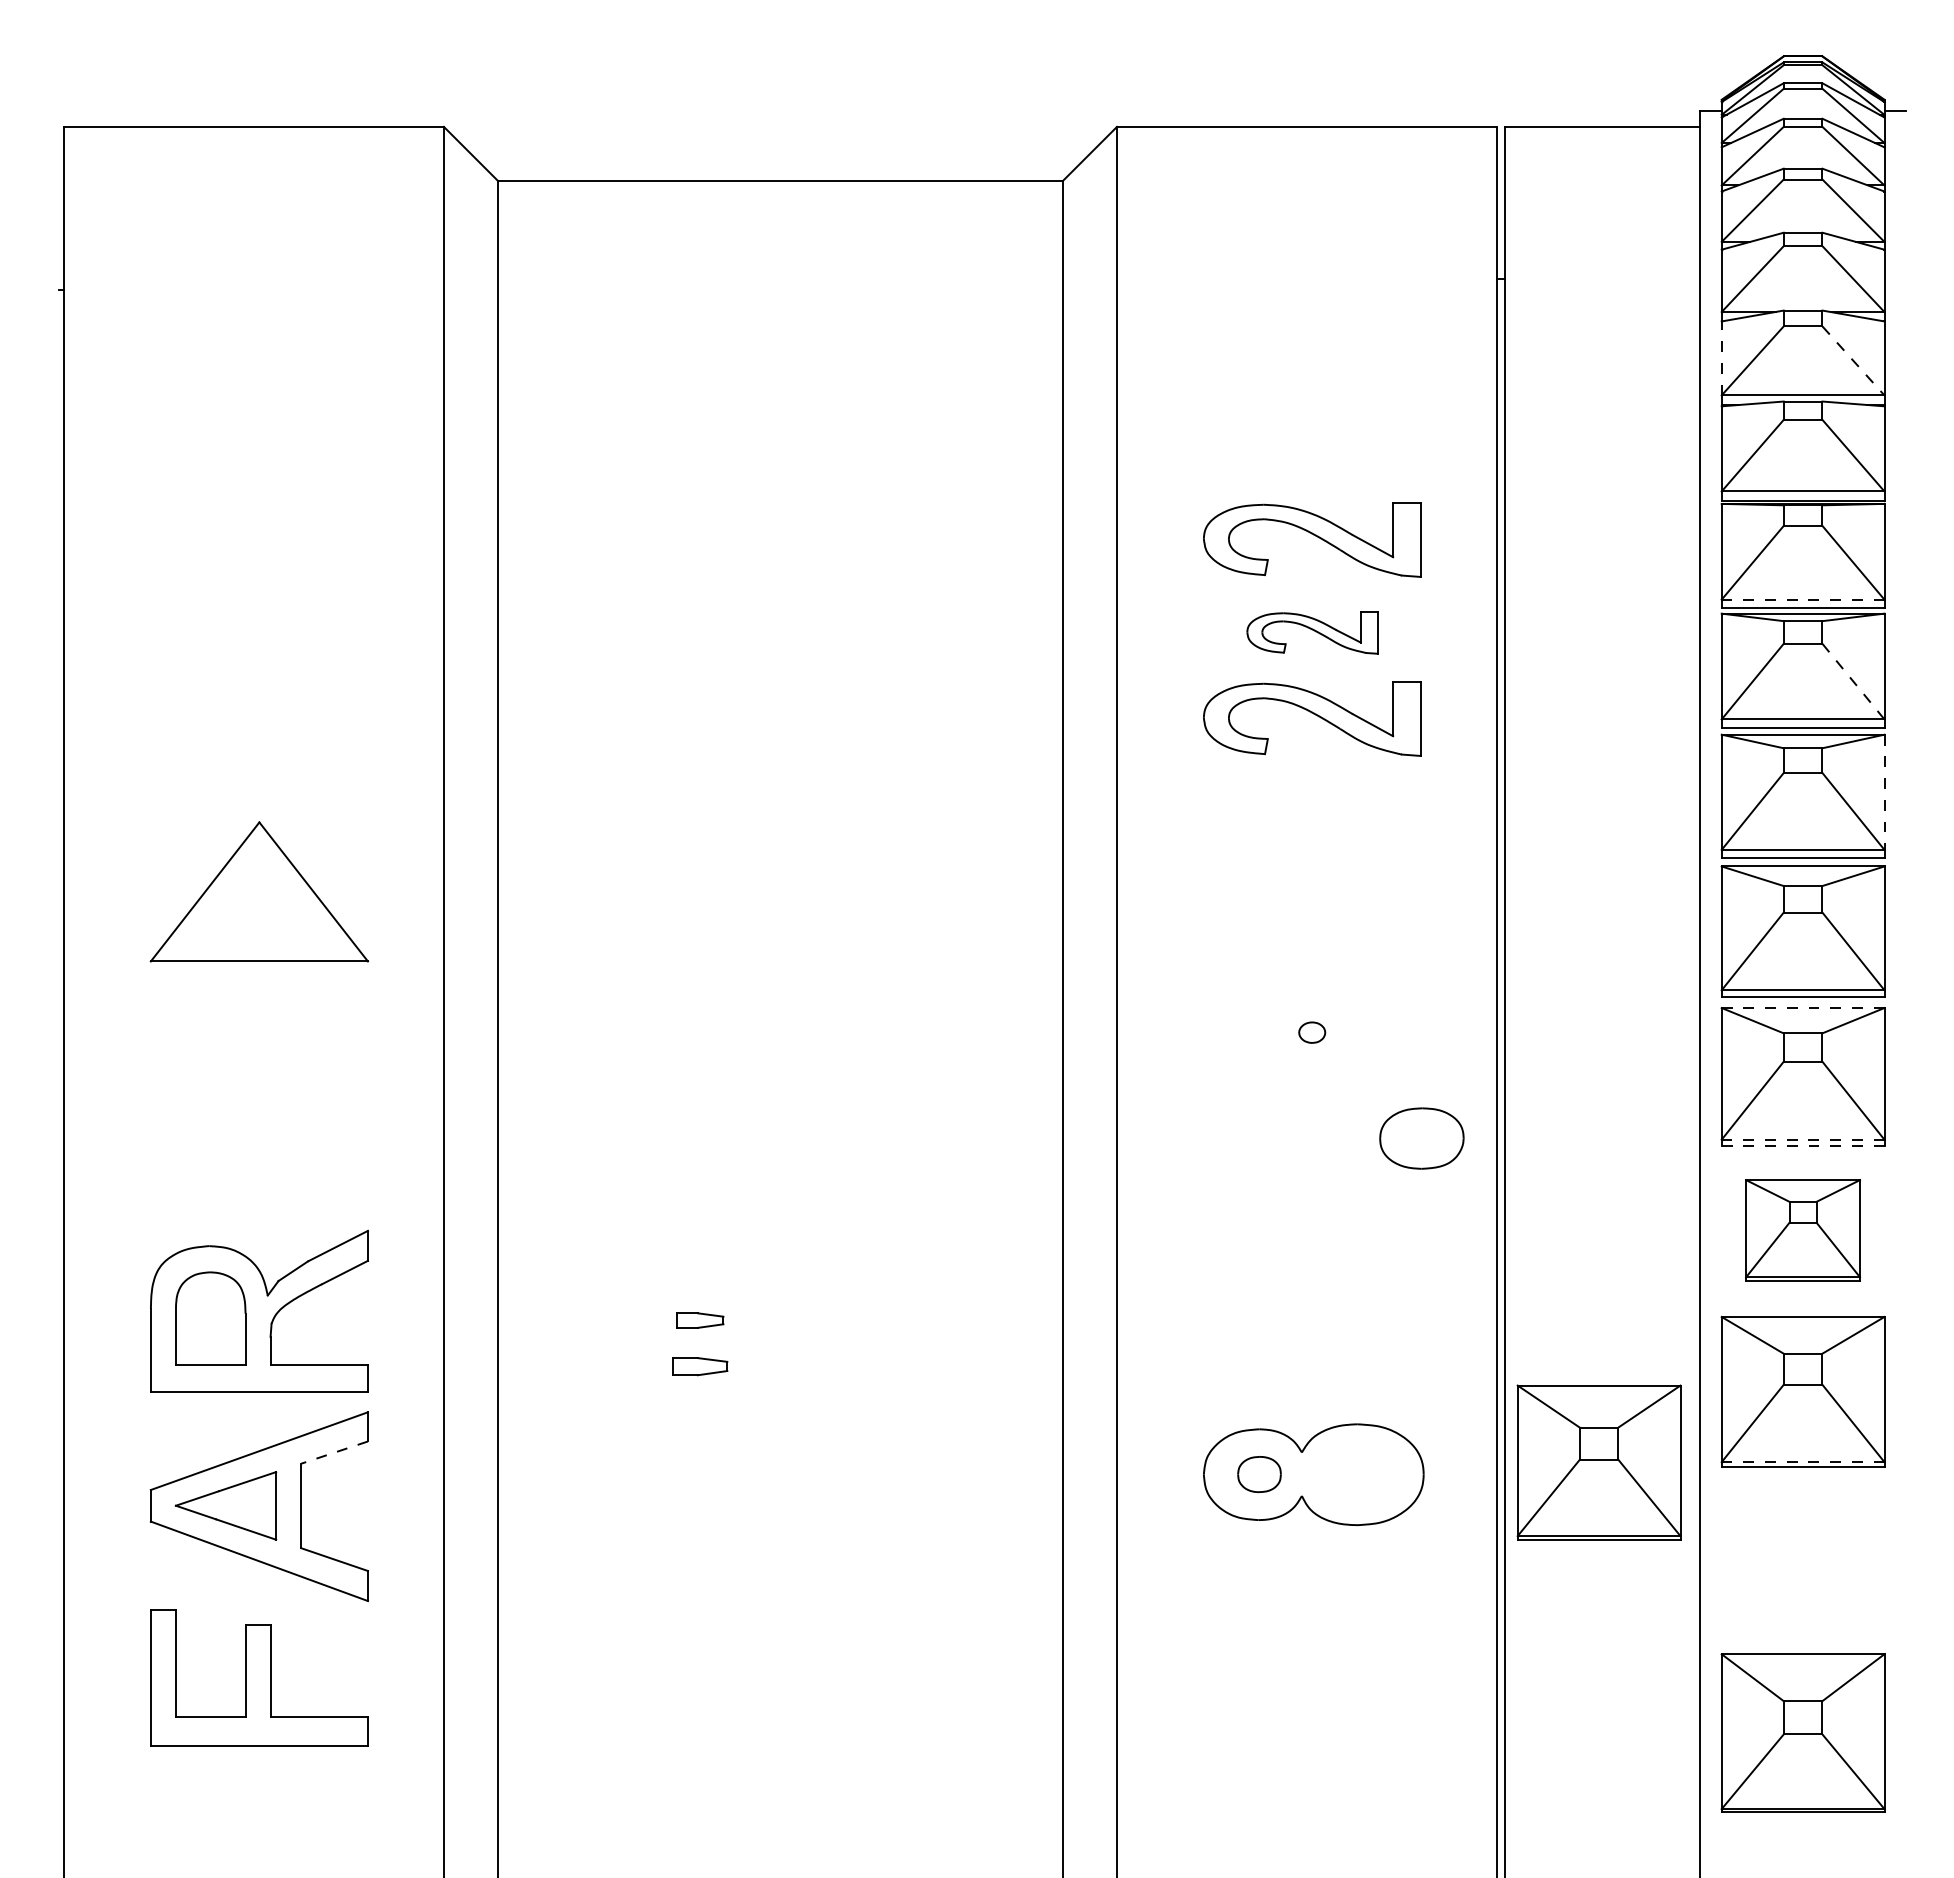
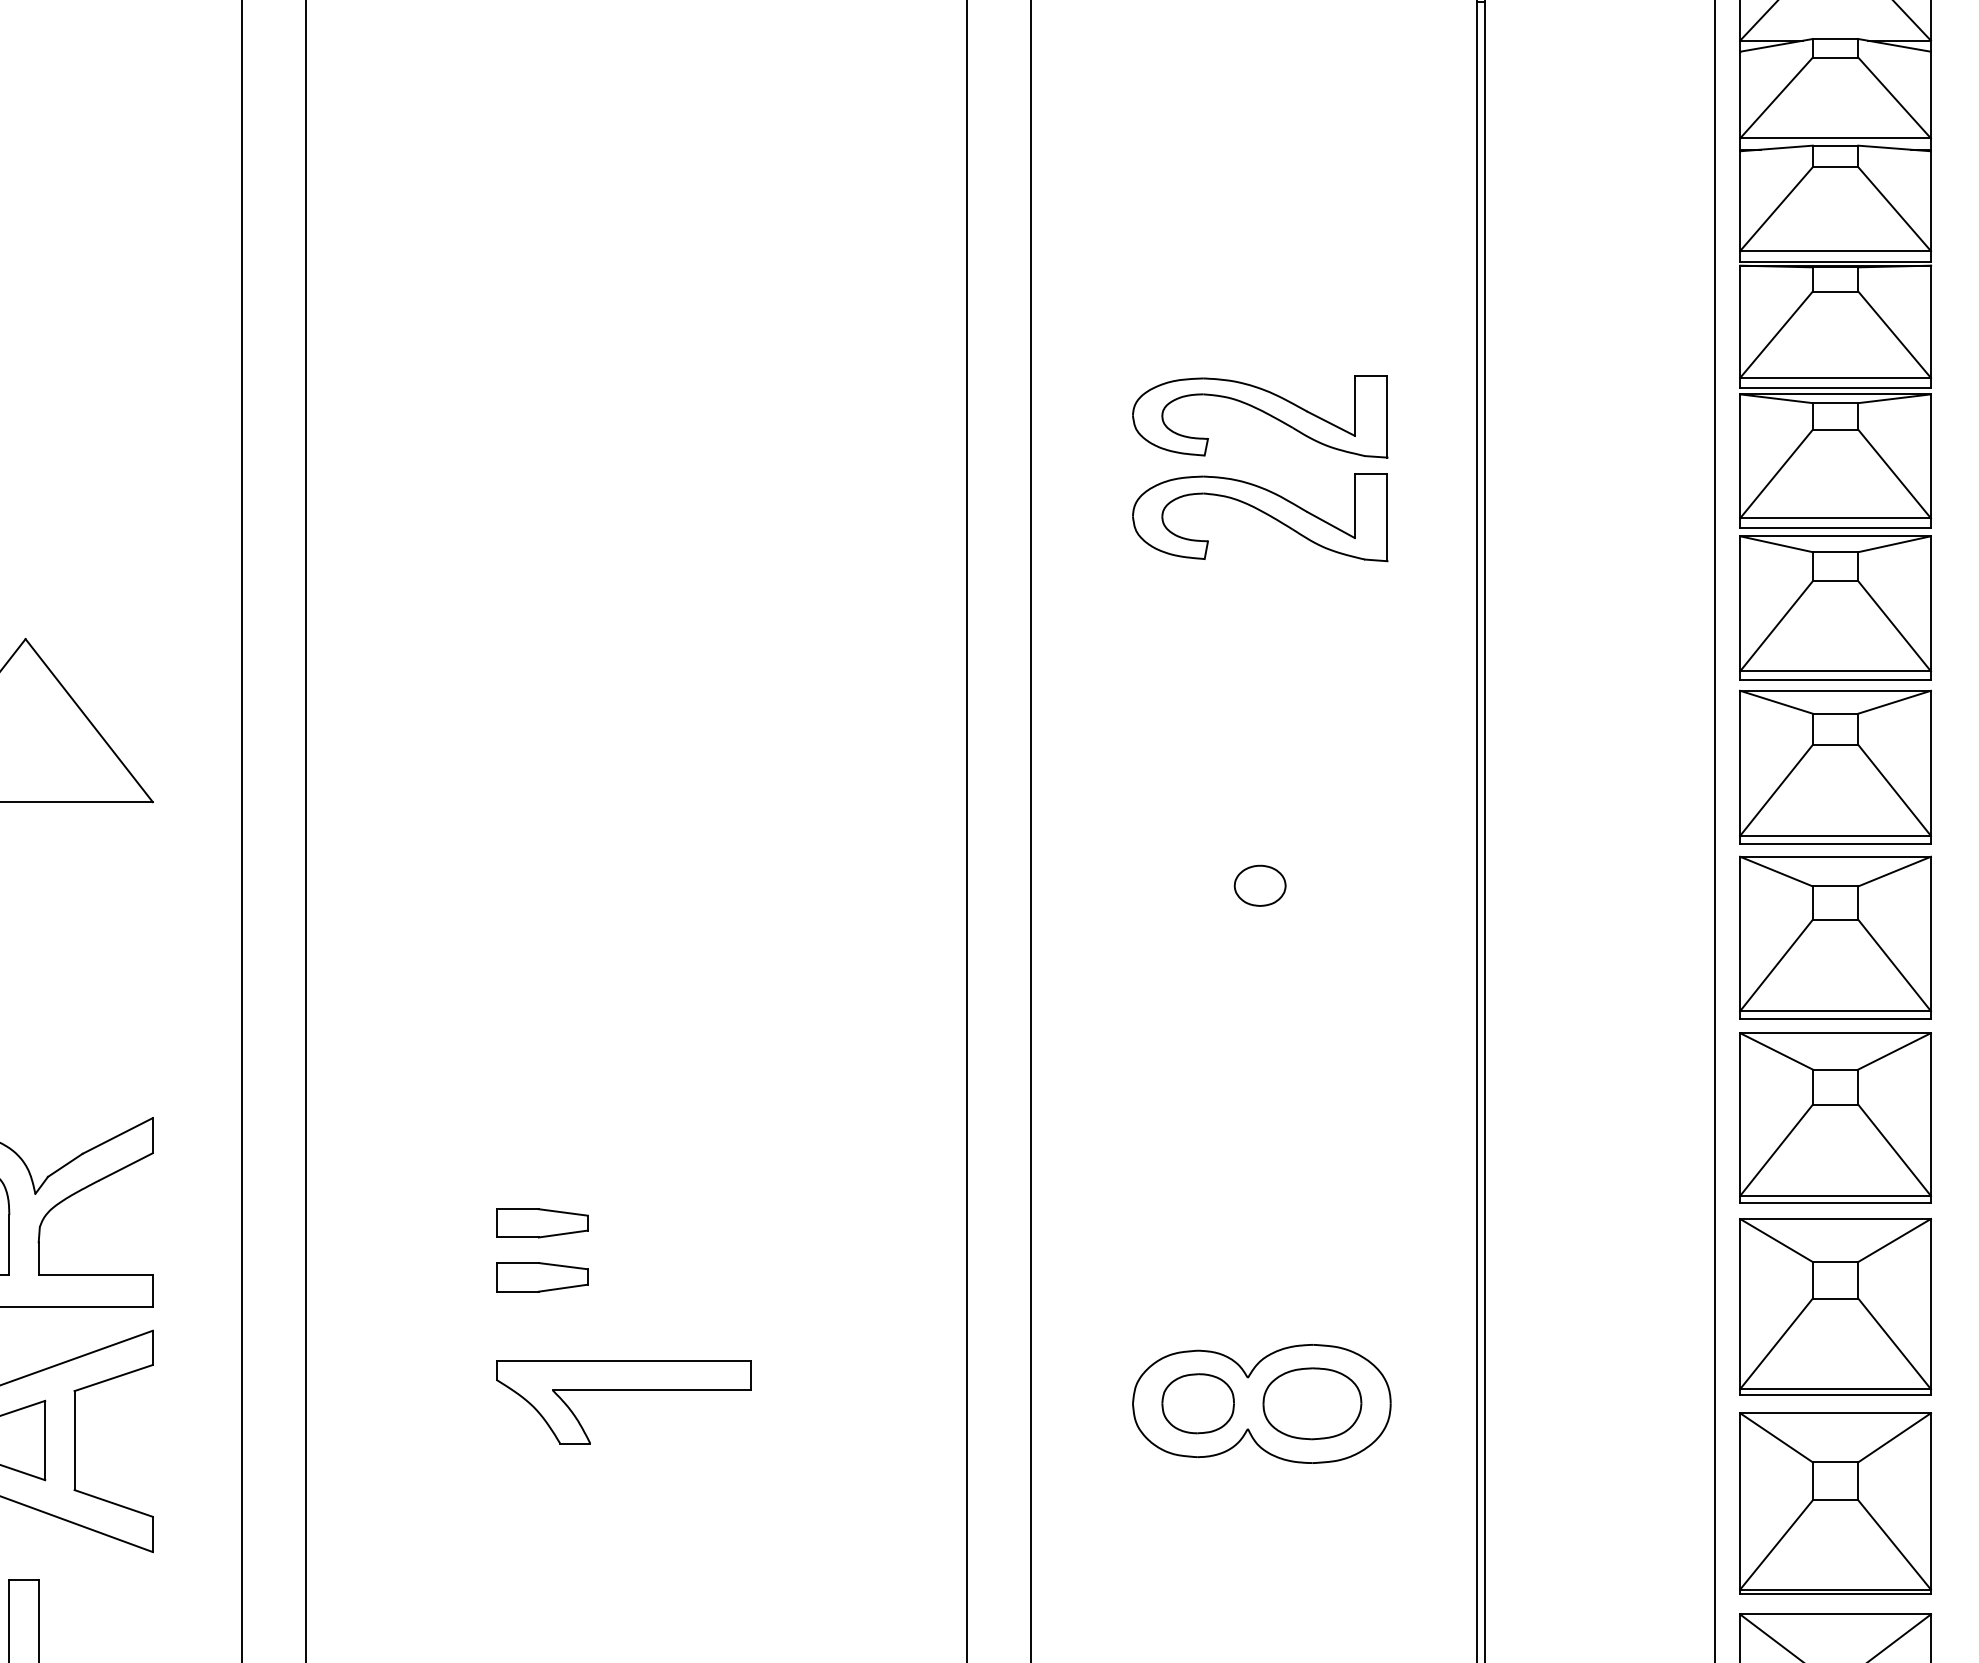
line: (1721, 358) -> (1739, 95), dashed -> solid
line: (1853, 361) -> (1894, 98), dashed -> solid
part: (1312, 539) -> (1260, 307), removed
line: (1802, 599) -> (1834, 377), dashed -> solid
part: (1312, 632) -> (1260, 416), size x1.67
line: (1853, 681) -> (1894, 473), dashed -> solid
line: (1884, 792) -> (1931, 604), dashed -> solid
line: (1803, 1008) -> (1836, 857), dashed -> solid
part: (1311, 1032) -> (1259, 885), size x1.67
part: (1421, 1138) -> (1311, 1403), moved
line: (1802, 1139) -> (1834, 1010), dashed -> solid
line: (1802, 1146) -> (1834, 1019), dashed -> solid
part: (1802, 1230) -> (1834, 1117), size x1.43
part: (699, 1320) -> (541, 1223), size x1.67
part: (699, 1366) -> (541, 1277), size x1.43
line: (334, 1452) -> (113, 1377), dashed -> solid
part: (1598, 1462) -> (1834, 1503), moved
line: (1802, 1462) -> (1834, 1389), dashed -> solid
part: (769, 1463) -> (623, 1390), added
part: (1259, 1474) -> (1198, 1403), size x1.43

